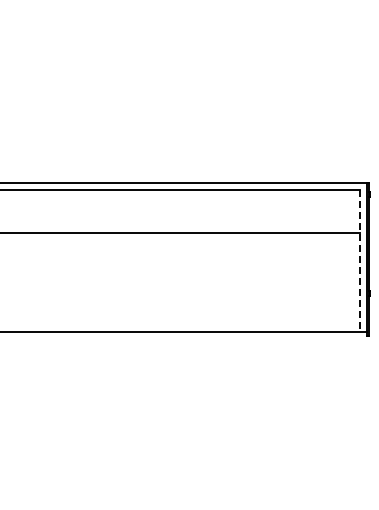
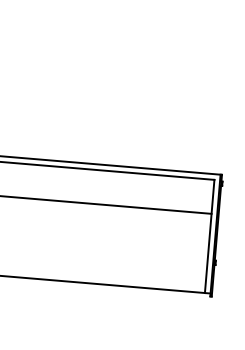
line: (359, 261) -> (209, 236), dashed -> solid

